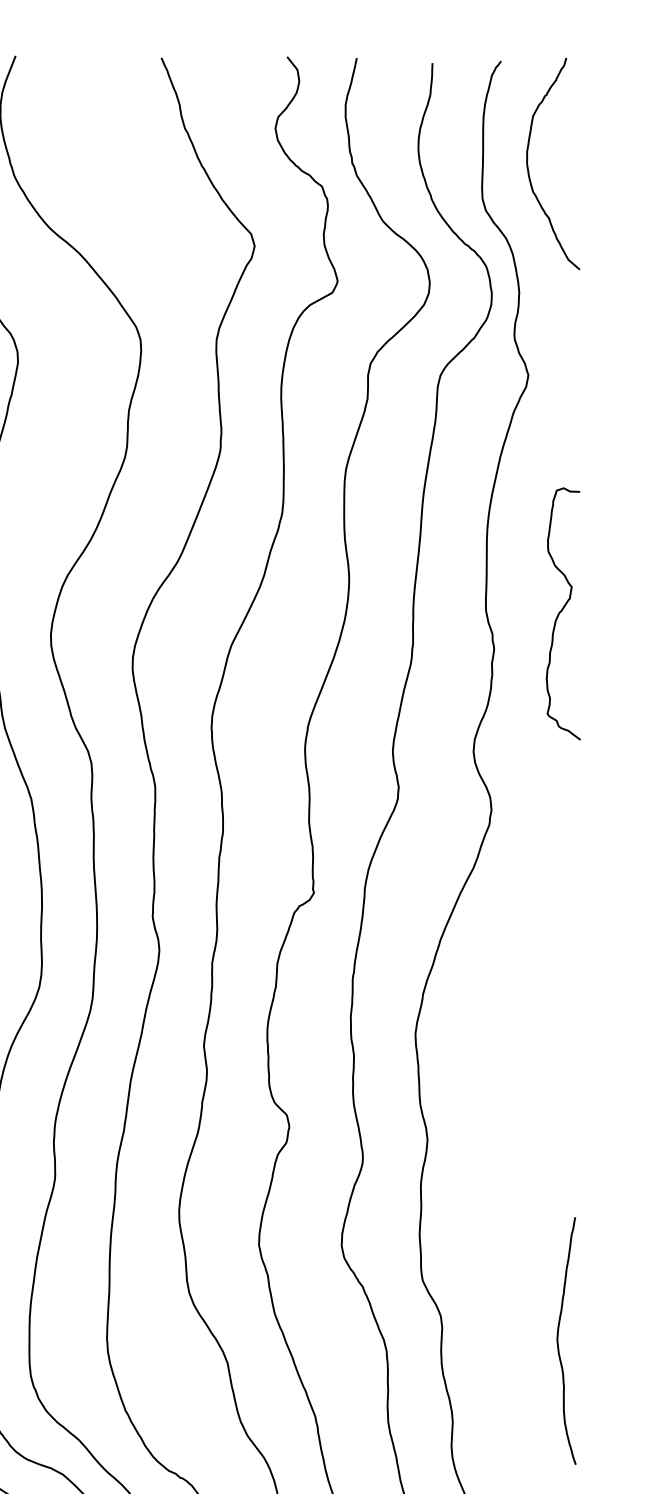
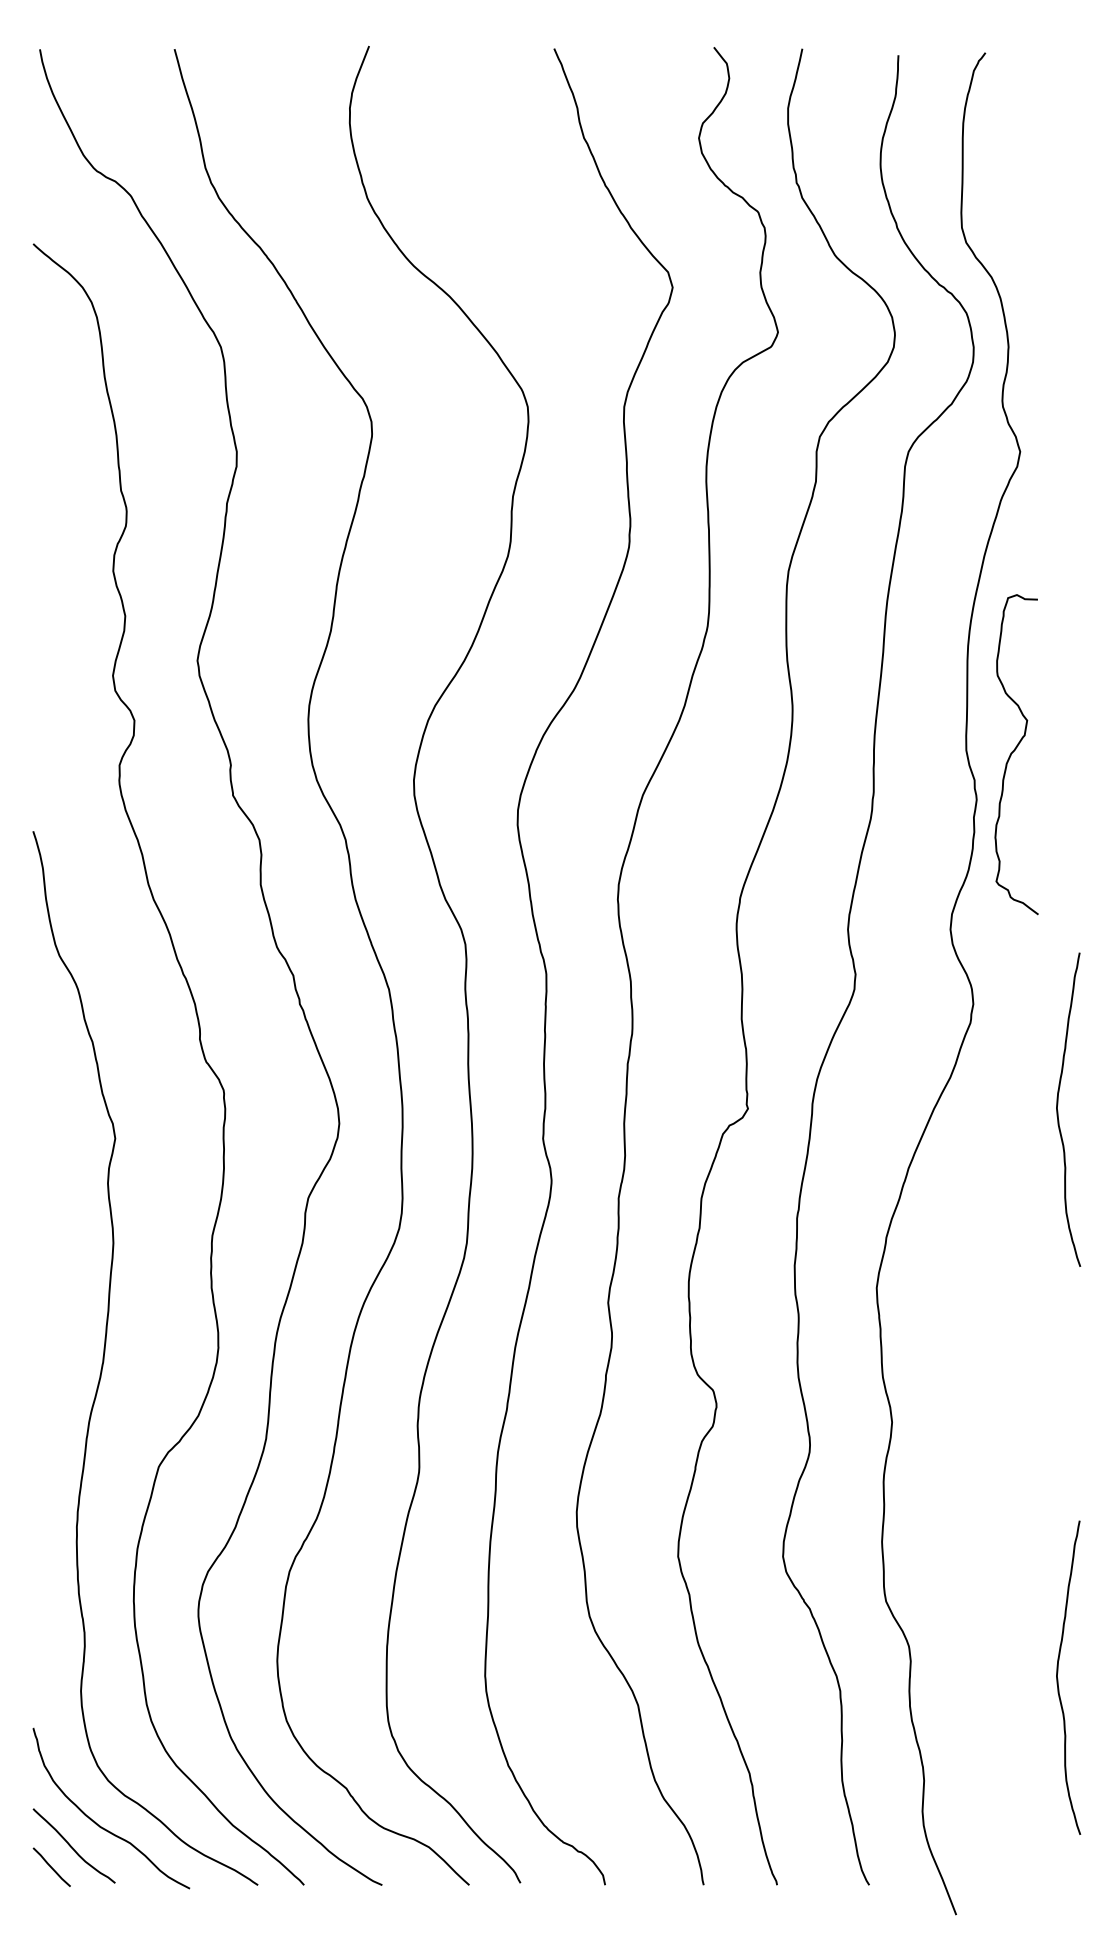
curve: (528, 167) -> (1020, 187), removed
curve: (561, 611) -> (1014, 751), moved
curve: (558, 894) -> (1058, 1110), added

